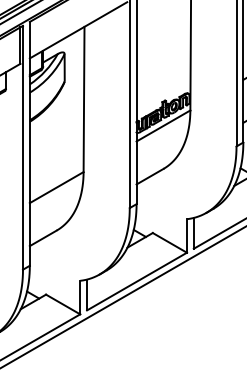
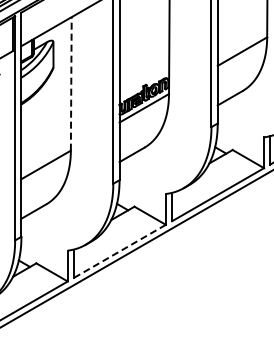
line: (84, 99) -> (71, 83), solid -> dashed
line: (136, 281) -> (119, 251), solid -> dashed

